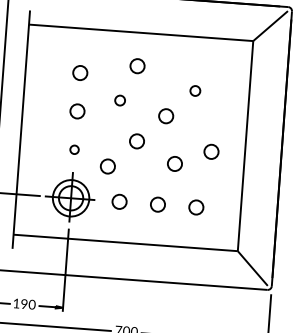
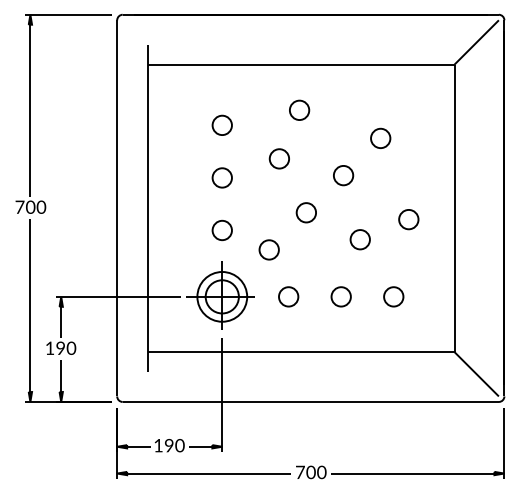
part: (195, 90) -> (380, 137), size x1.43
part: (119, 100) -> (278, 158), size x1.43
part: (74, 149) -> (221, 230), size x1.67

